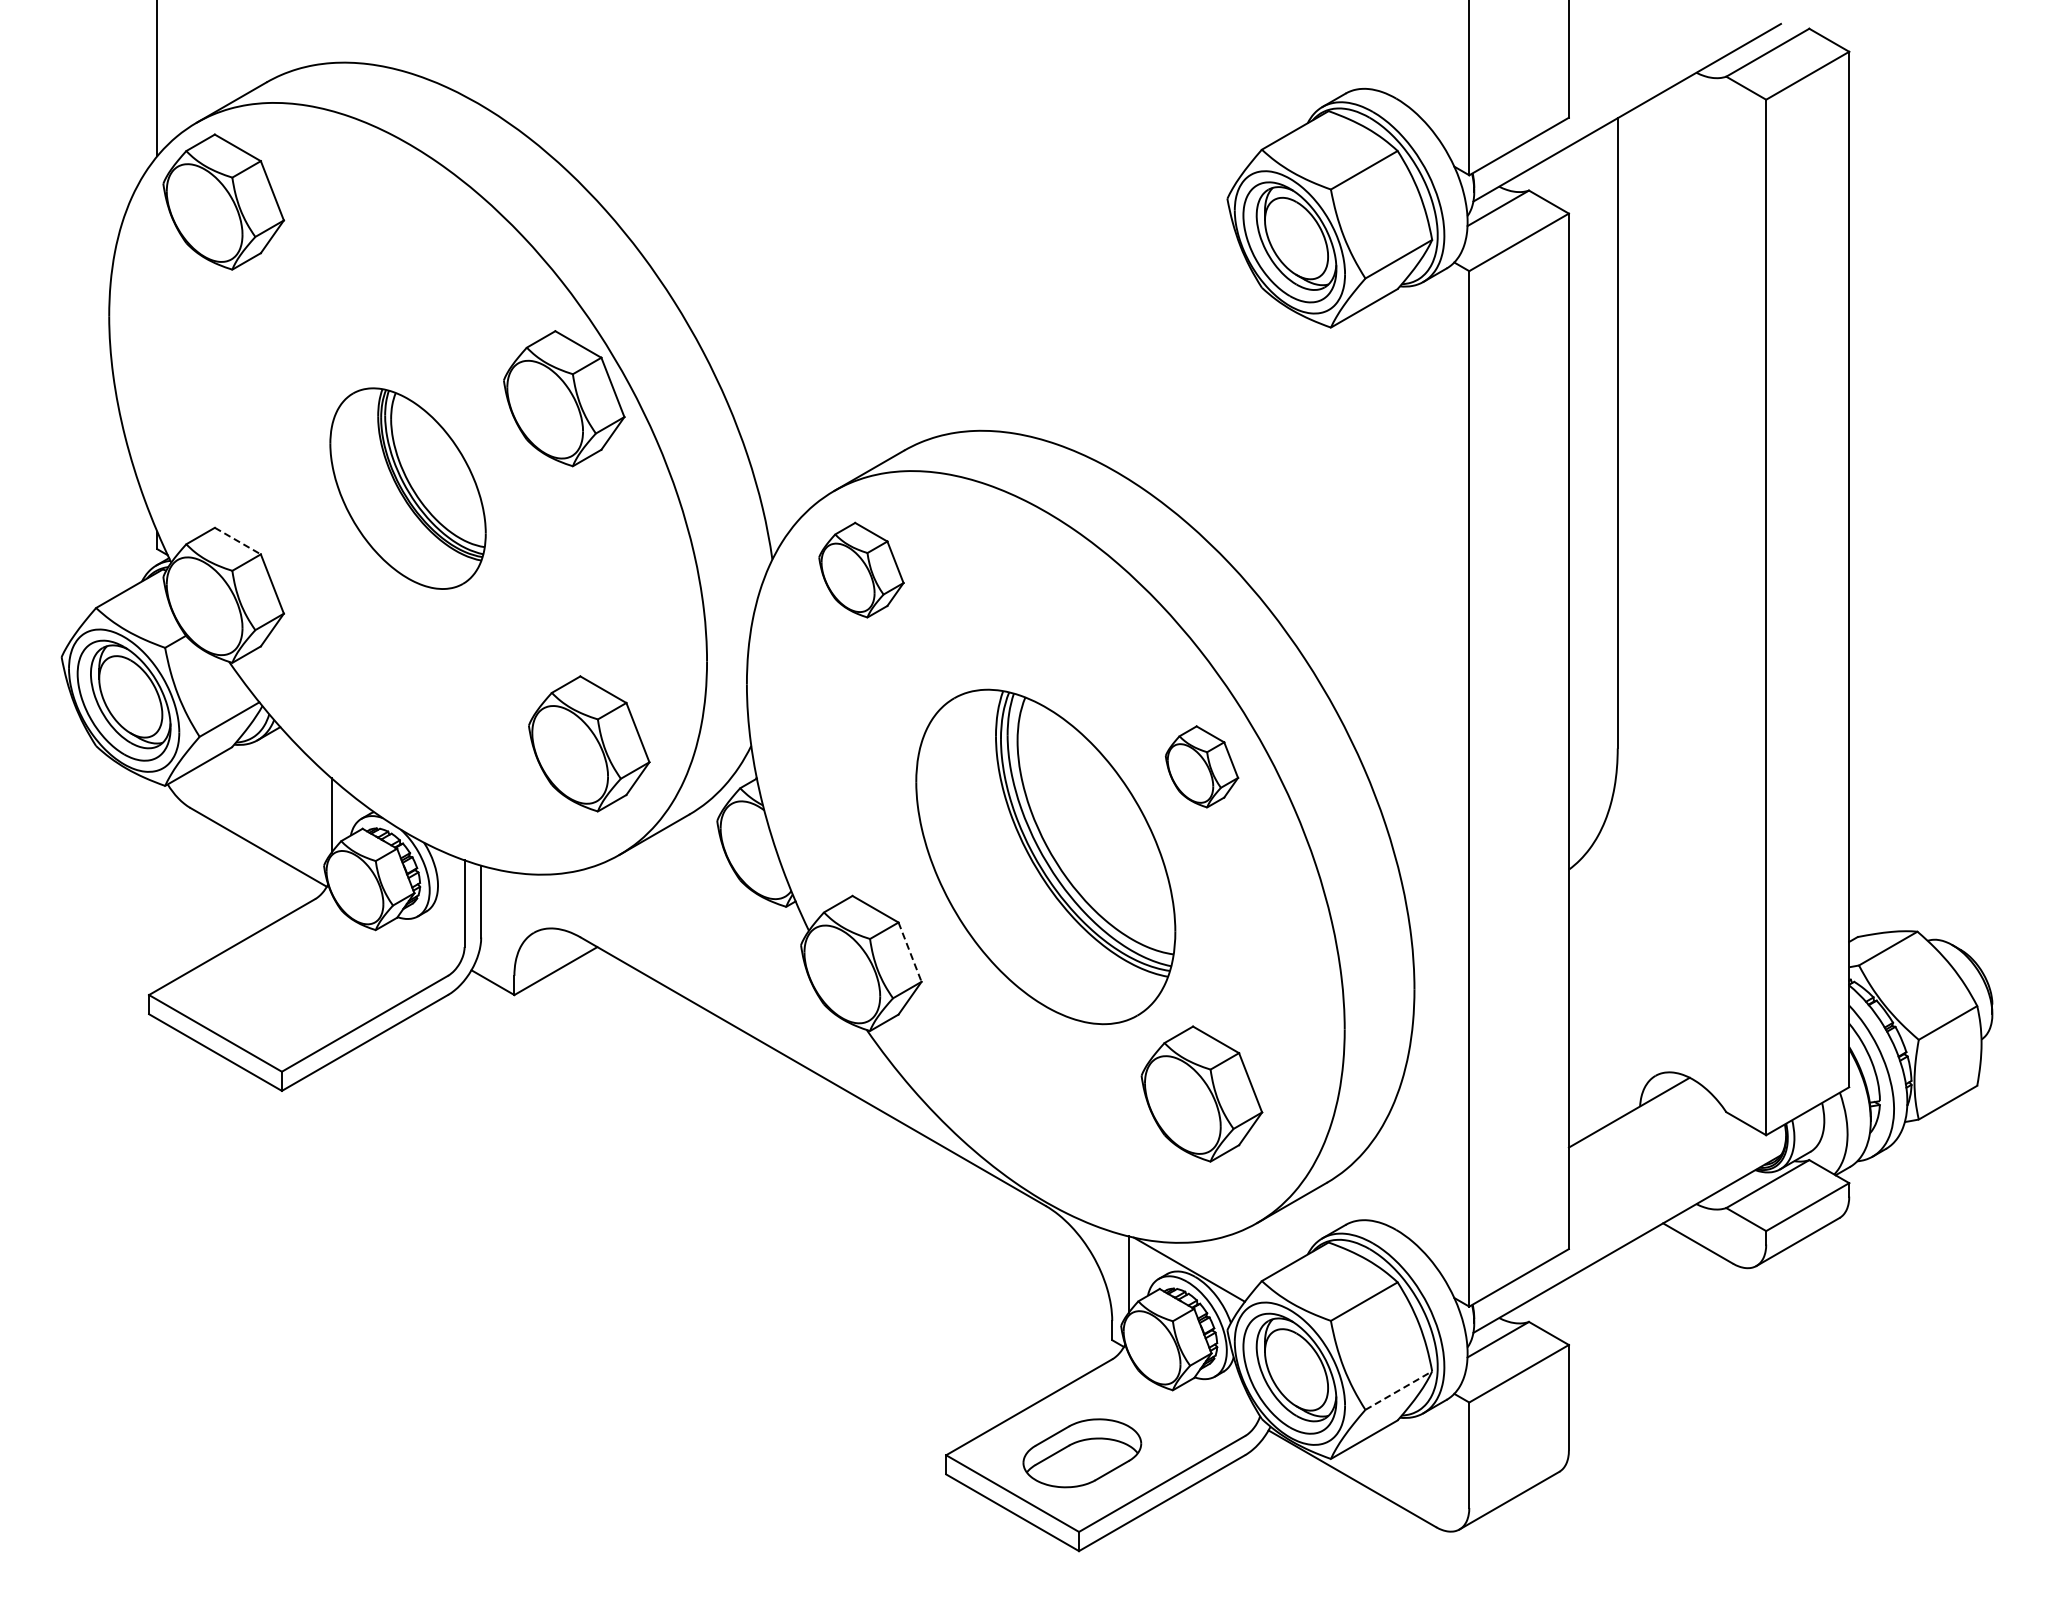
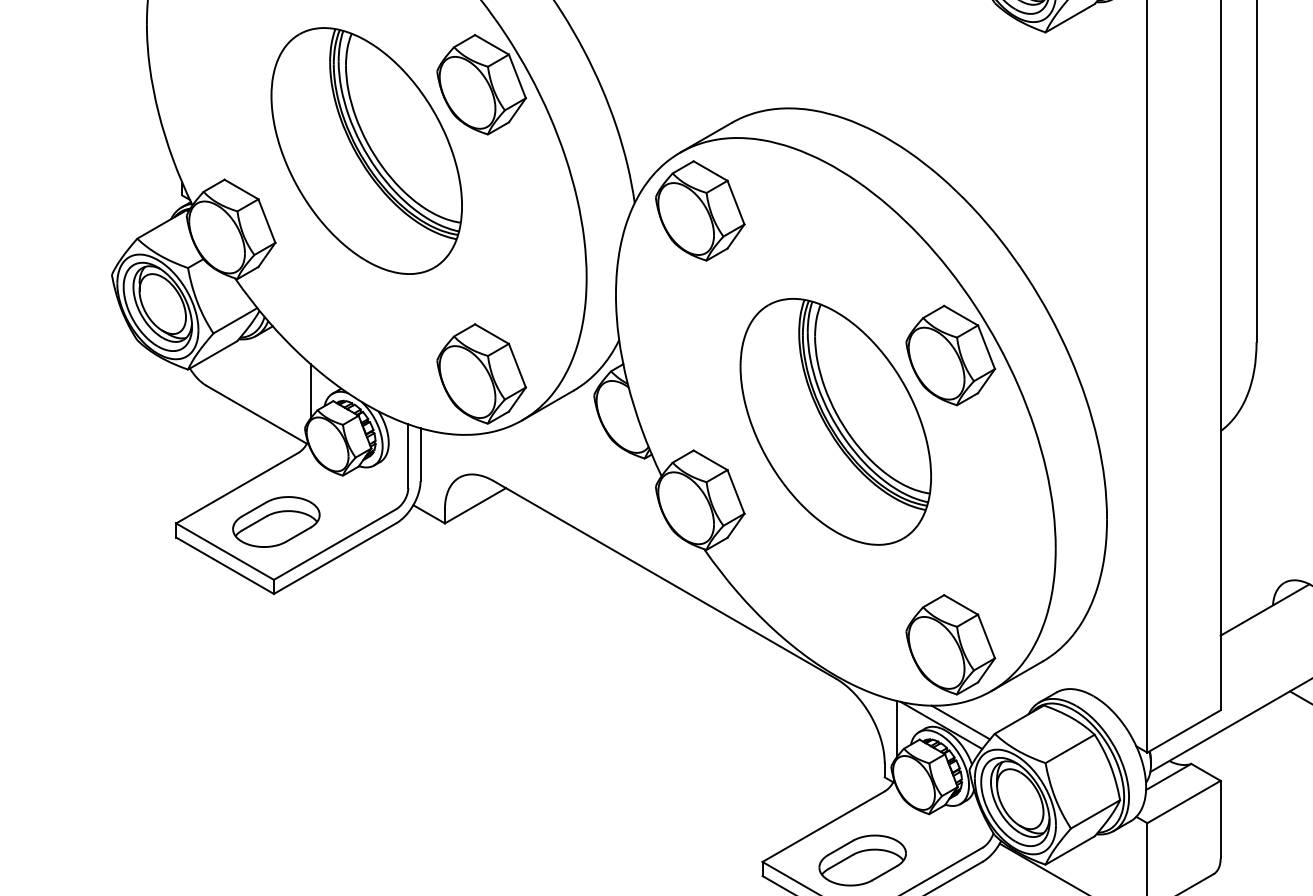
part: (407, 488) -> (366, 150), size x1.67
line: (237, 541) -> (241, 189), dashed -> solid
part: (861, 569) -> (700, 210), size x1.43
part: (589, 743) -> (481, 373), moved
part: (1201, 766) -> (950, 355), size x1.67
line: (910, 952) -> (736, 492), dashed -> solid
part: (284, 992) -> (275, 521), added
part: (1201, 1093) -> (950, 644), moved
line: (1215, 1265) -> (960, 722), added
line: (1398, 1390) -> (1095, 814), dashed -> solid

